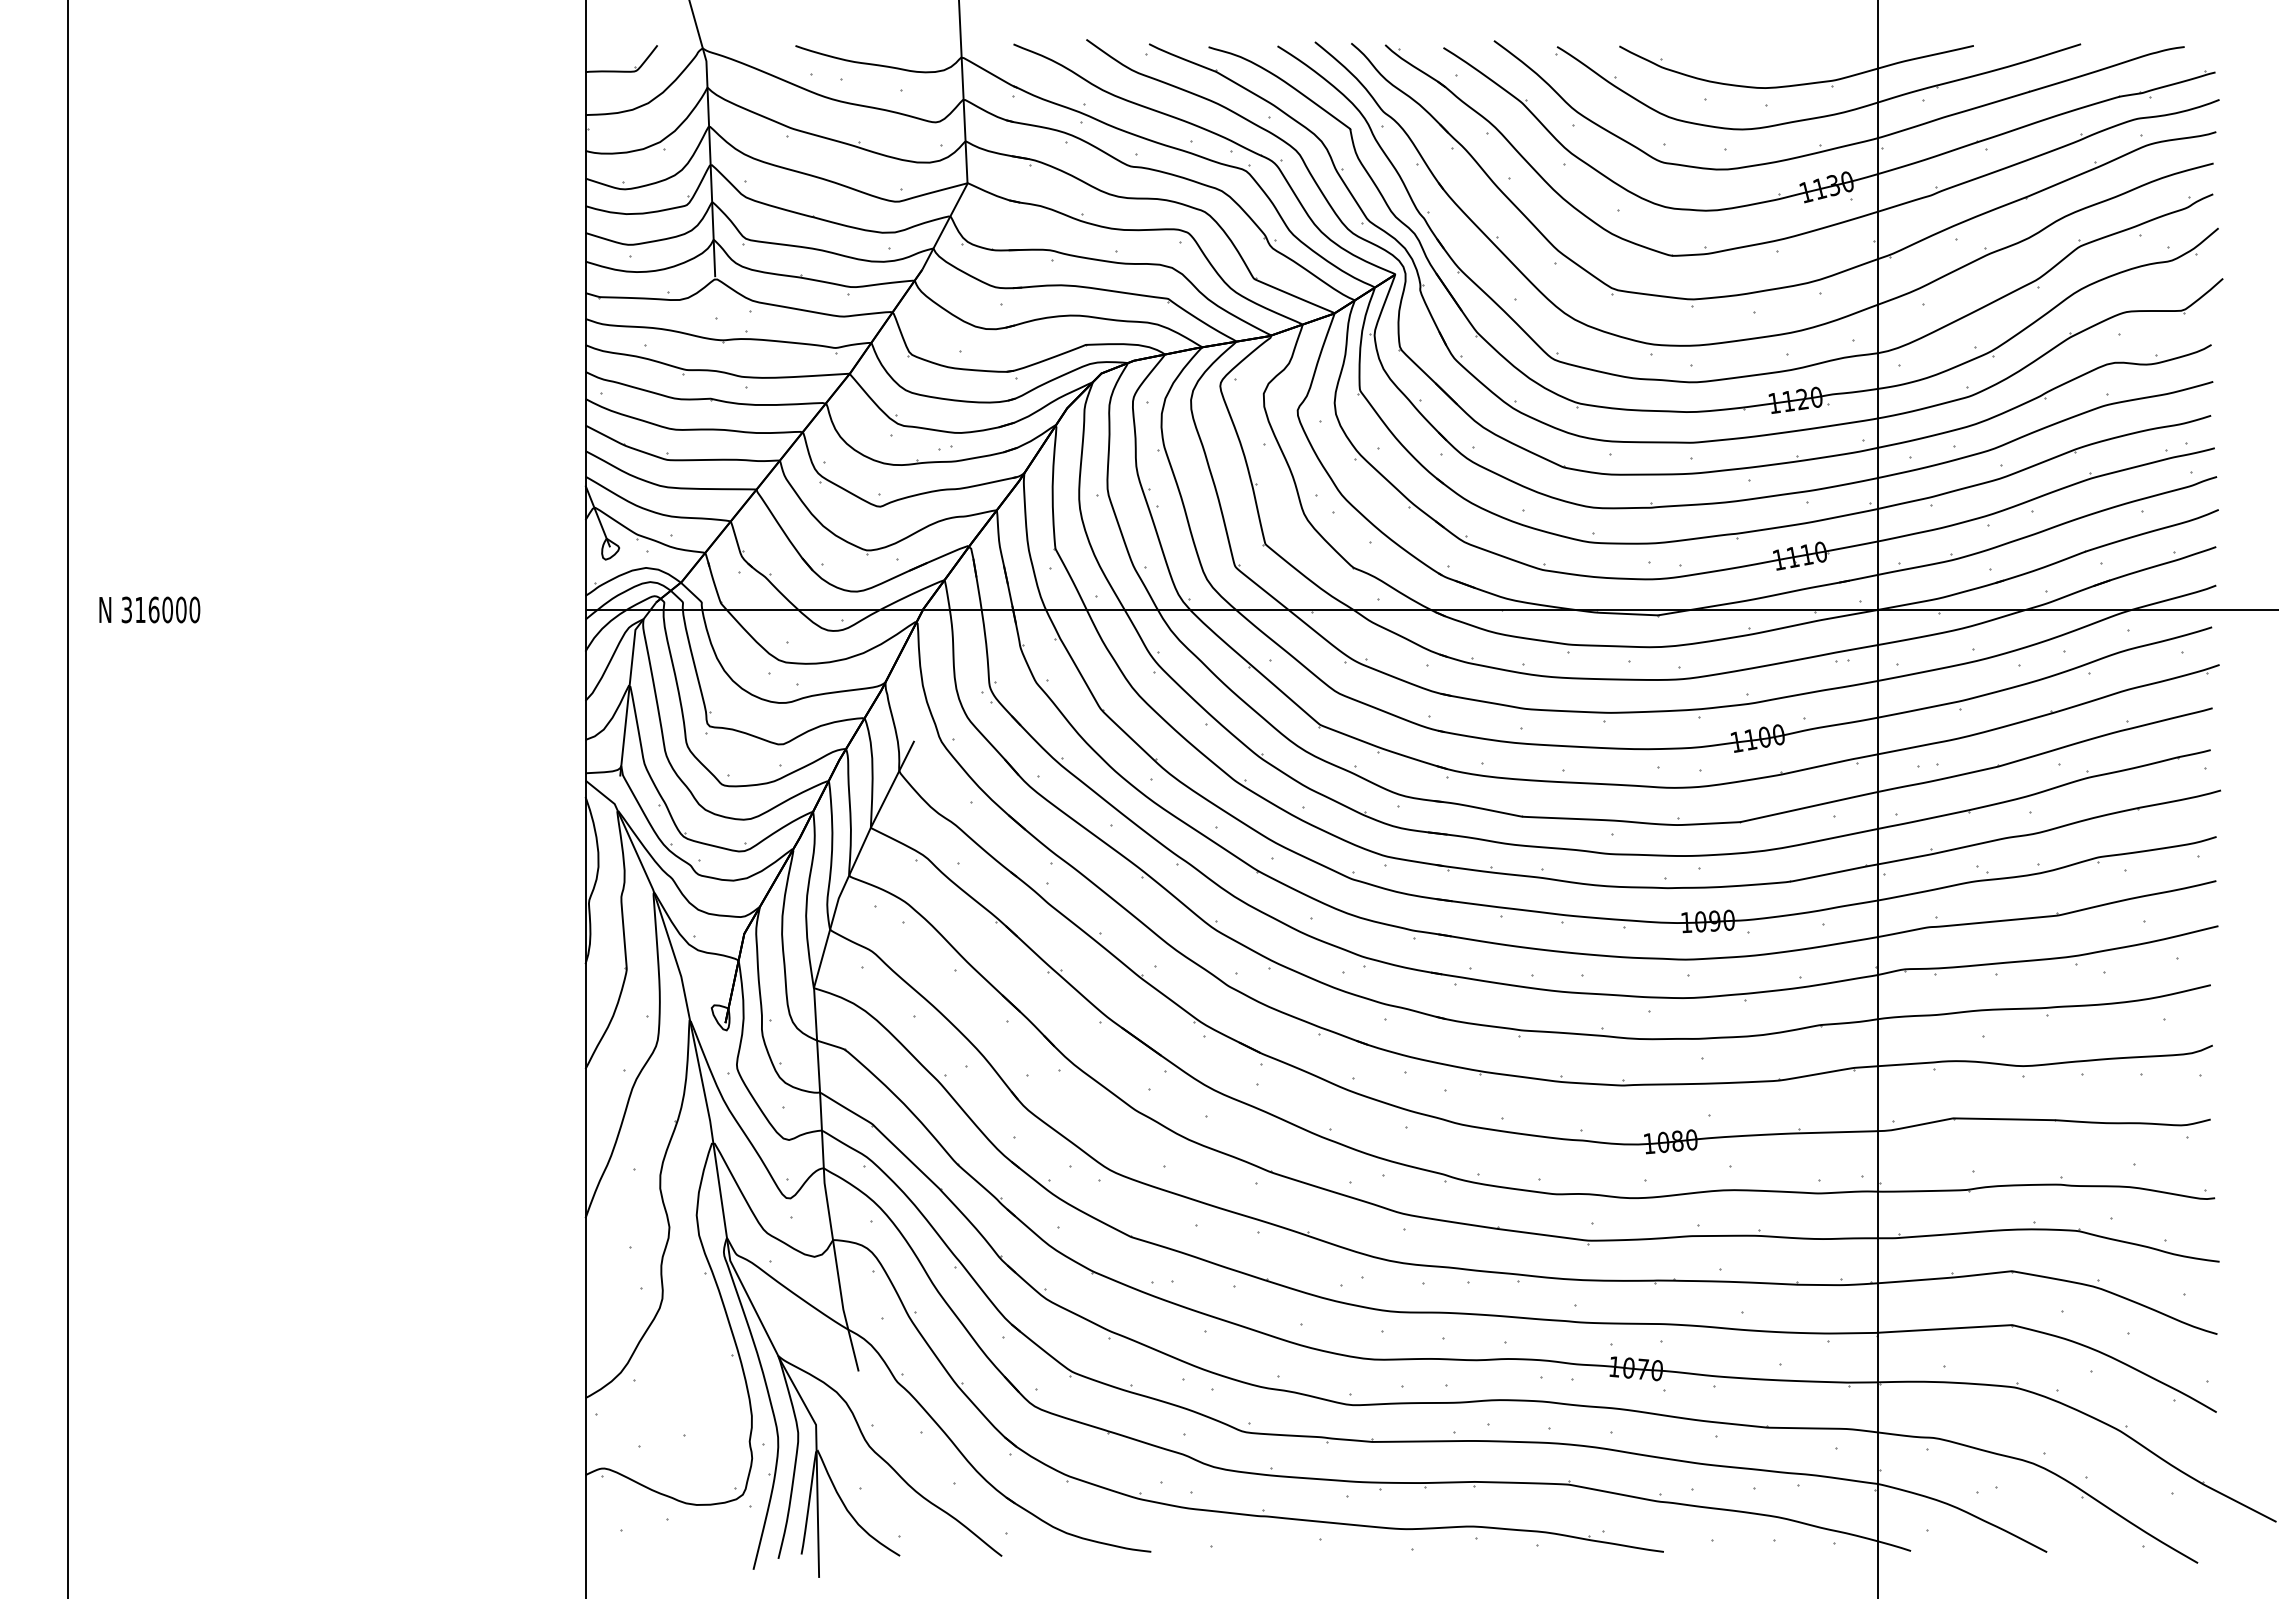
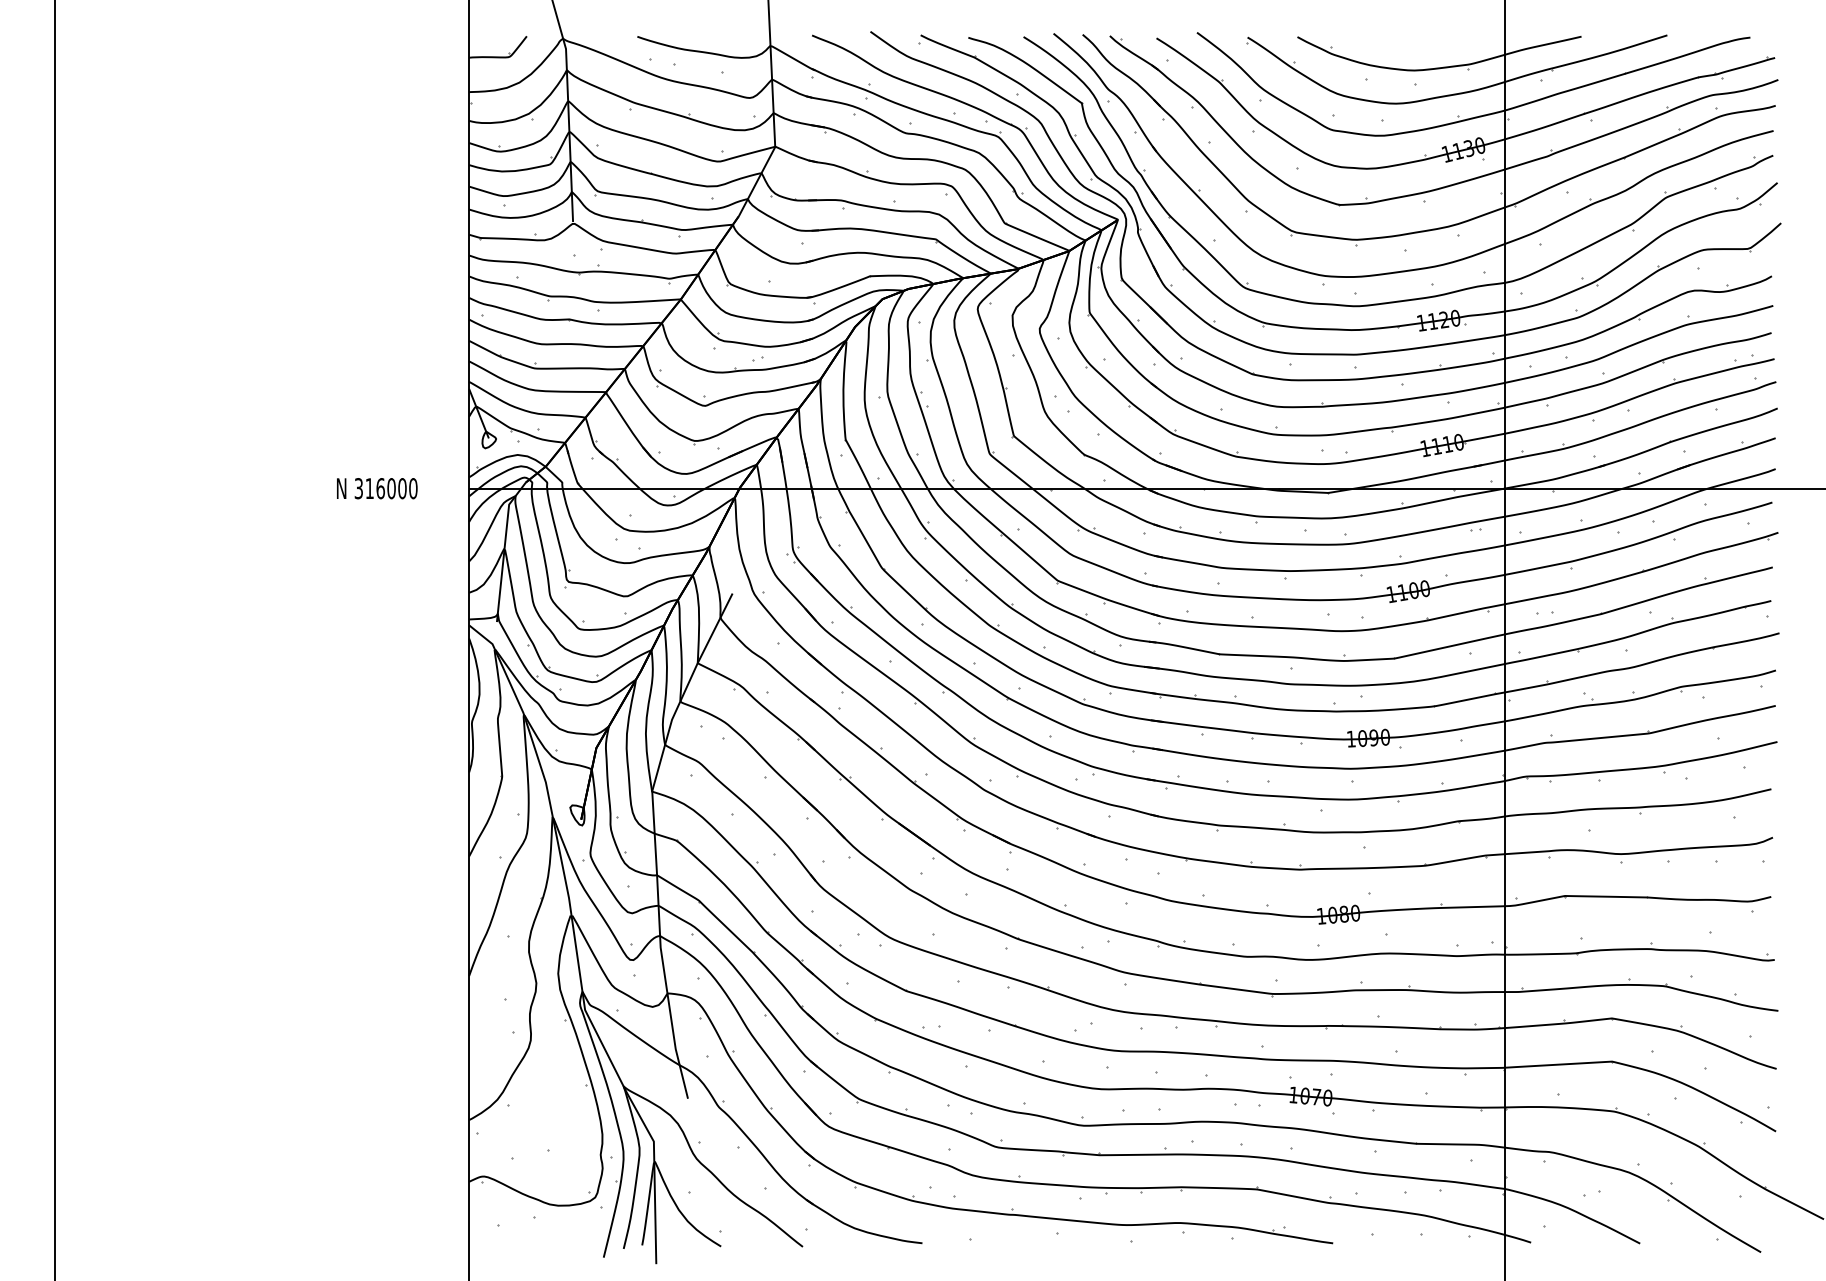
text: (149, 609) -> (376, 488), moved

